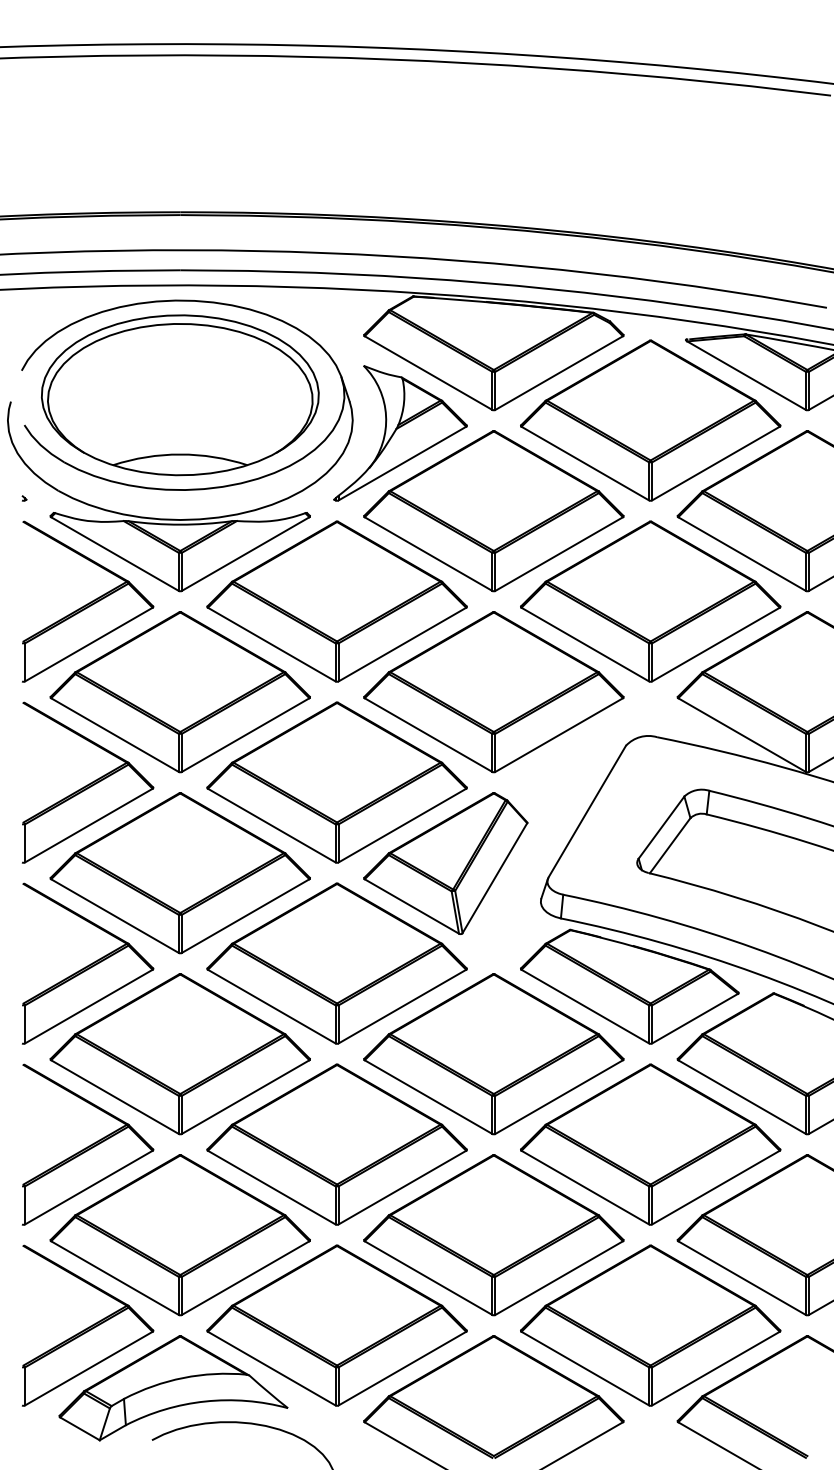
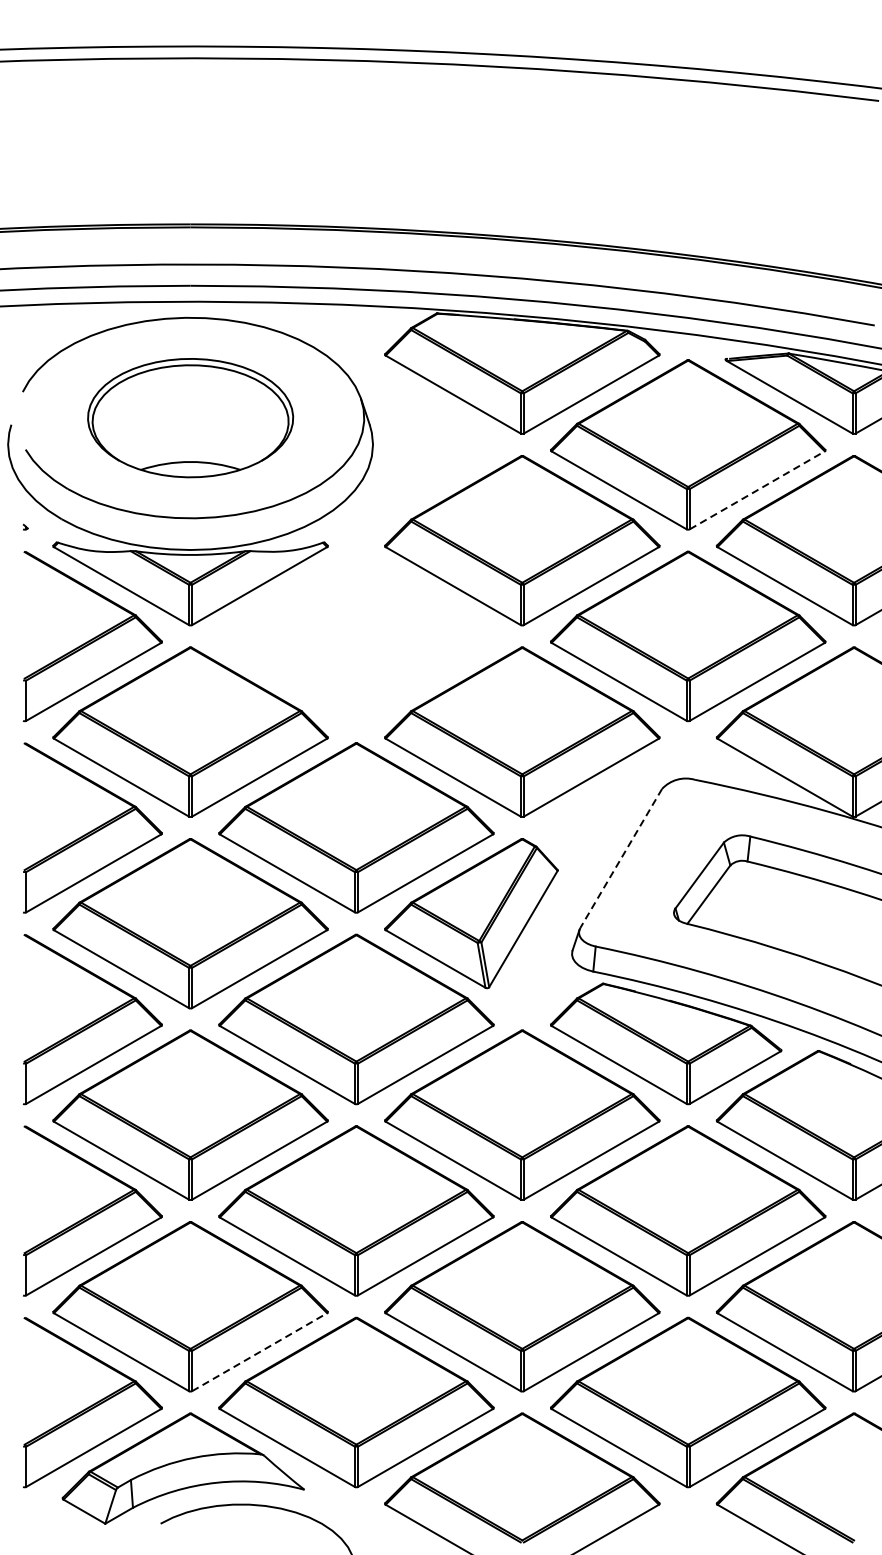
part: (180, 395) -> (190, 418), size x0.7
part: (400, 433) -> (423, 458), removed
line: (715, 463) -> (756, 490), solid -> dashed
part: (336, 601) -> (355, 636), removed
line: (587, 811) -> (621, 858), solid -> dashed
line: (245, 1278) -> (259, 1352), solid -> dashed

